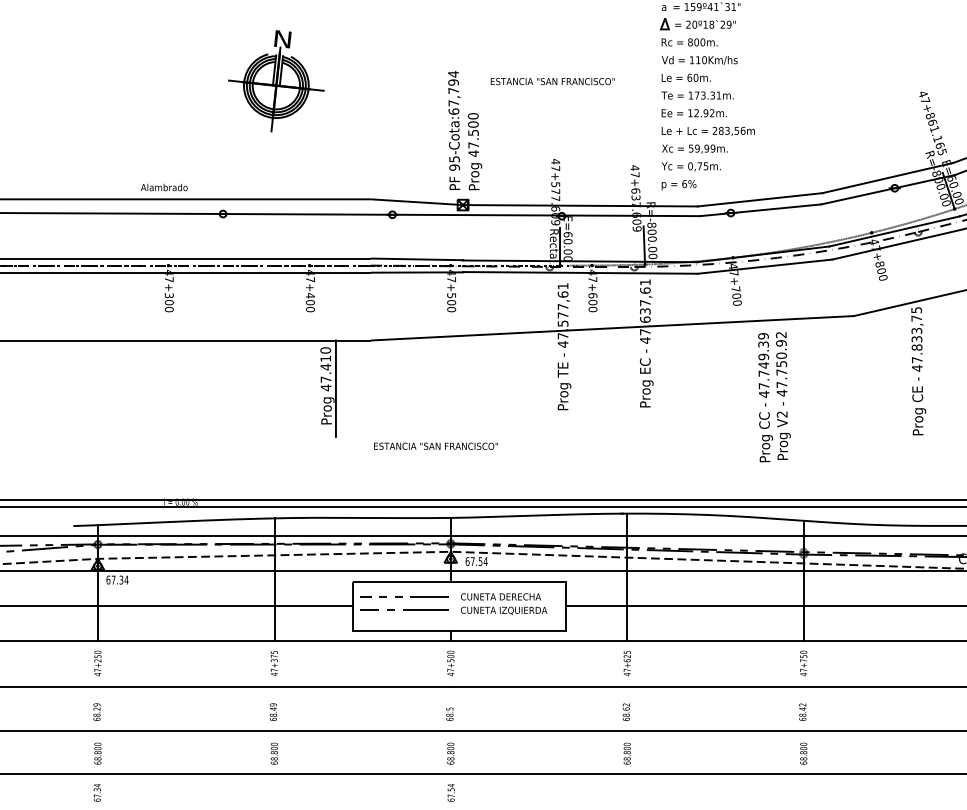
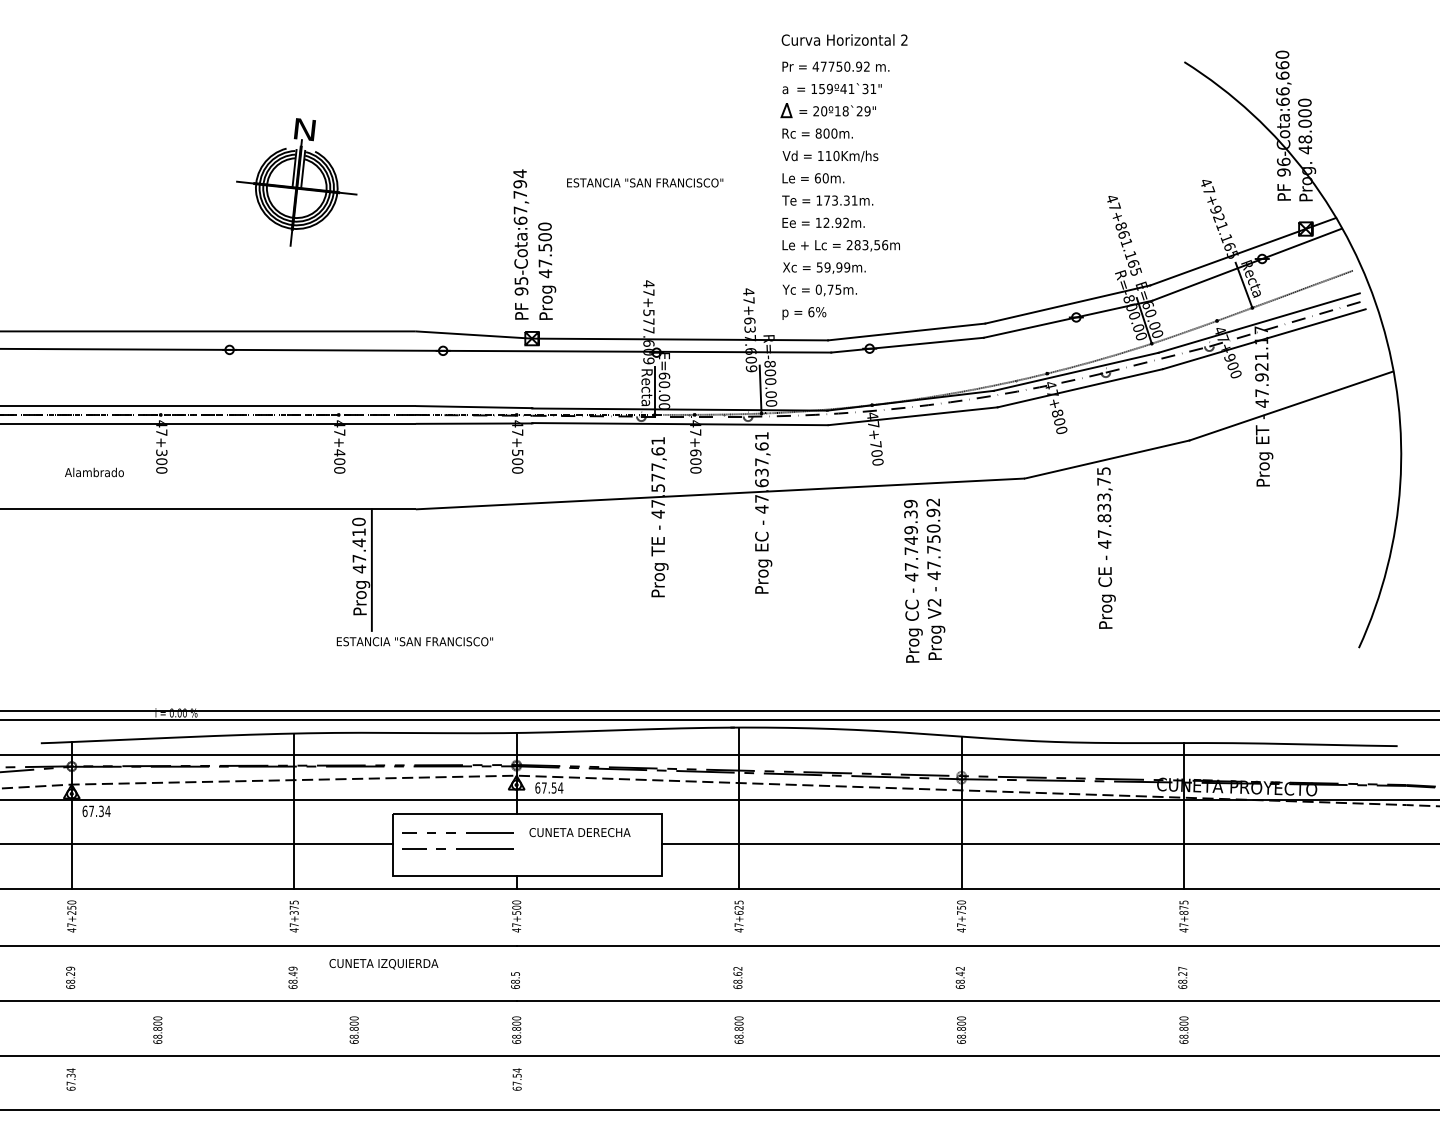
text: (164, 187) -> (94, 472), moved
text: (435, 446) -> (414, 641), moved
text: (503, 611) -> (383, 964), moved
text: (97, 753) -> (157, 1029), moved
text: (273, 753) -> (353, 1029), moved

